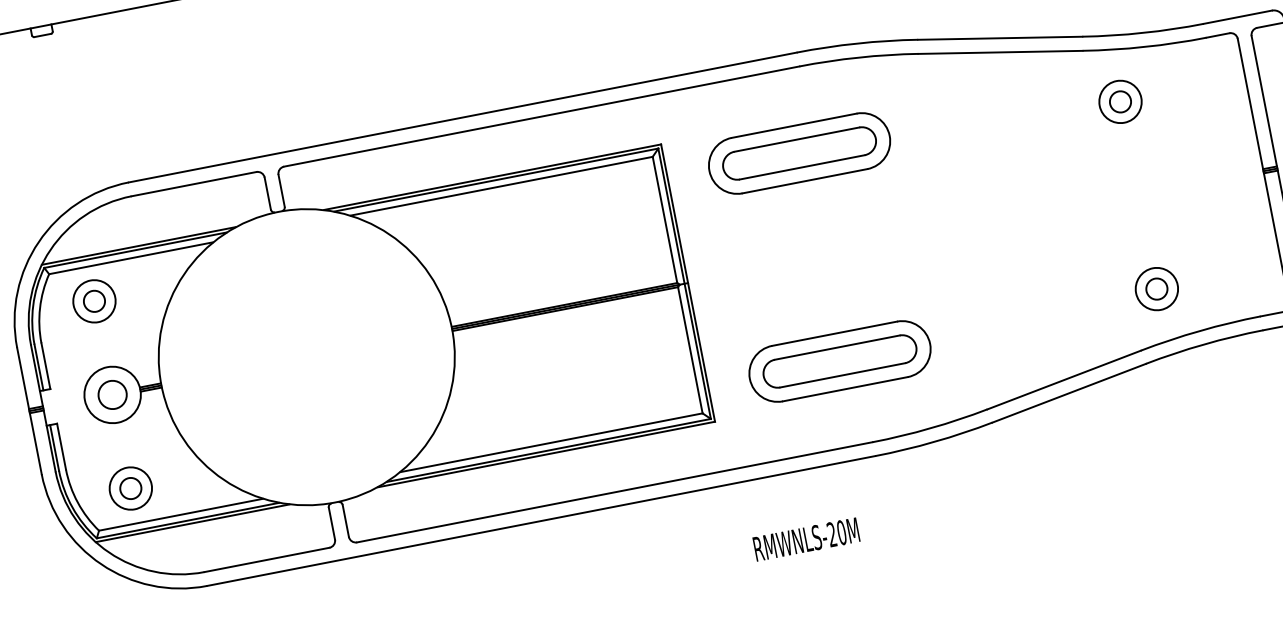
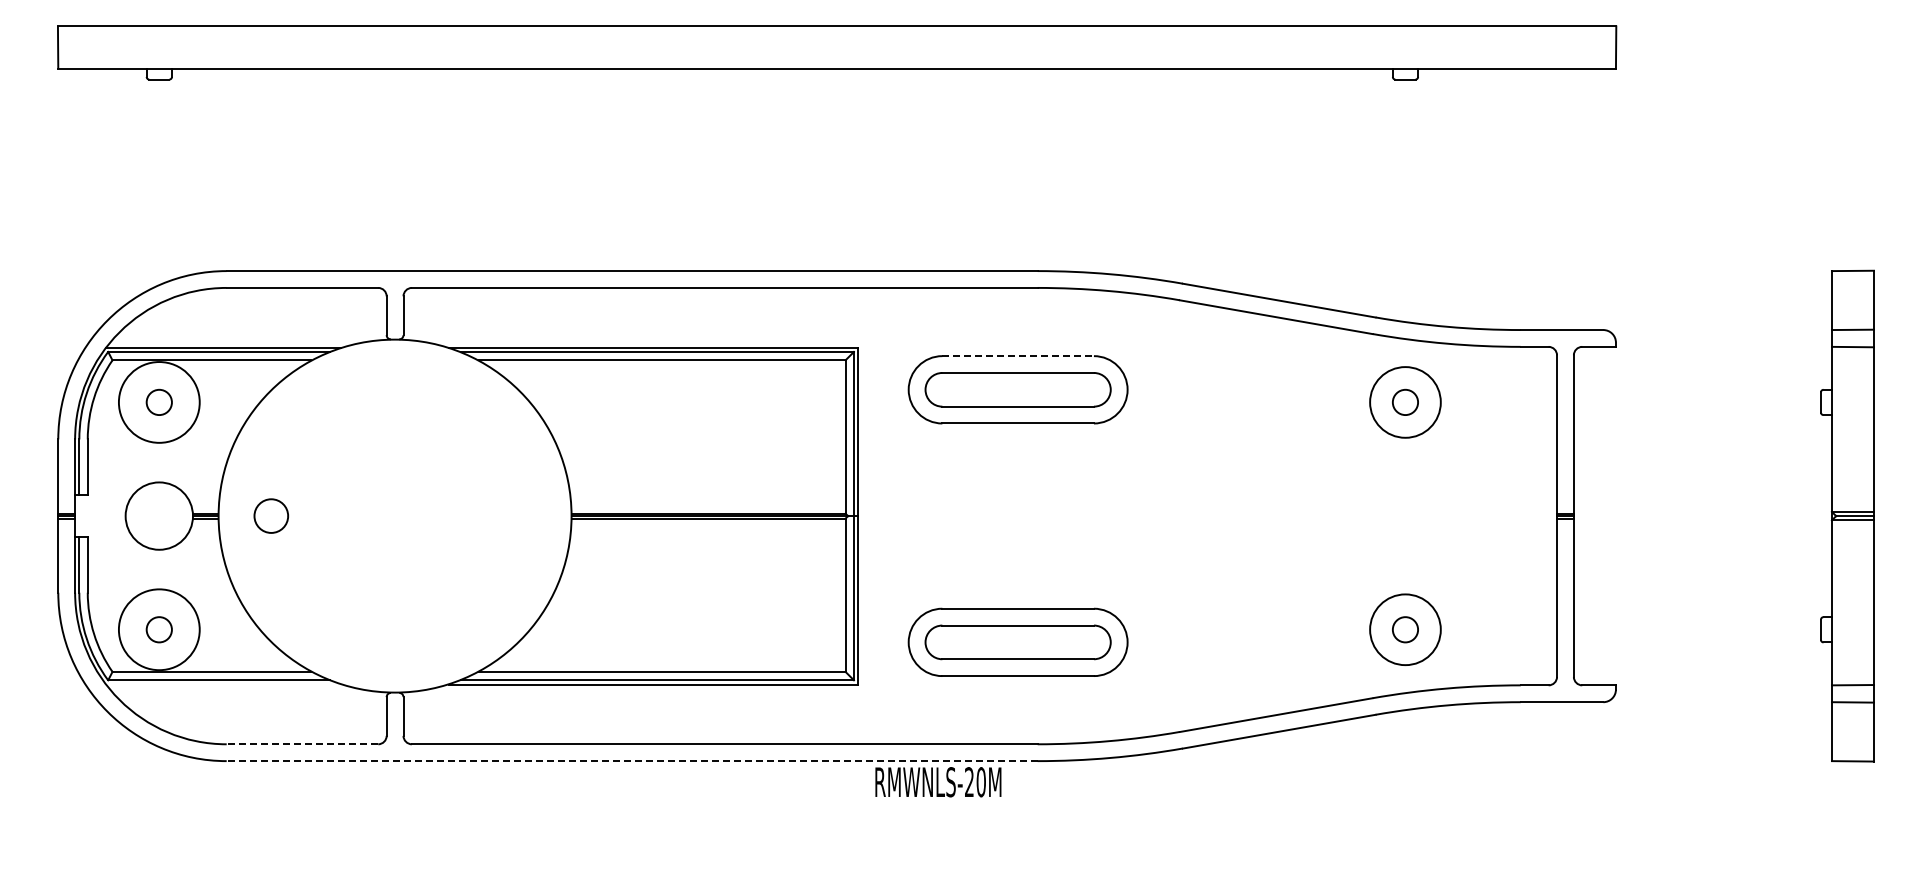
circle: (1120, 101) -> (1405, 402), size x1.4
line: (794, 126) -> (1018, 356), solid -> dashed
circle: (1156, 288) -> (1405, 629), size x1.4
circle: (94, 301) -> (159, 402), size x1.6
circle: (111, 394) -> (270, 515), moved
circle: (130, 488) -> (159, 629), size x1.6
line: (541, 521) -> (632, 761), solid -> dashed
line: (192, 523) -> (223, 684), removed
text: (806, 539) -> (938, 782), moved
line: (267, 560) -> (302, 744), solid -> dashed

